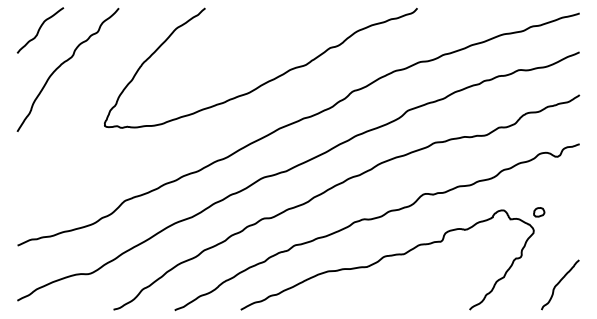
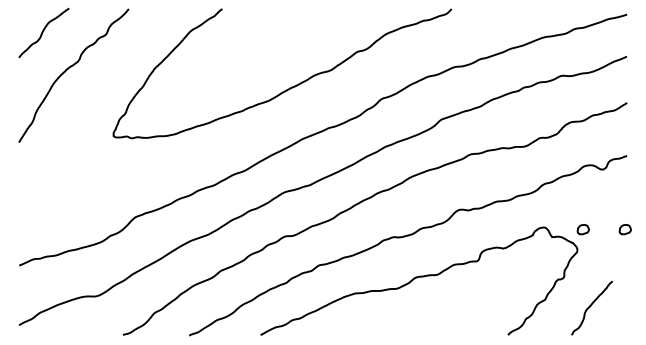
part: (577, 212) -> (624, 229), added
curve: (558, 284) -> (590, 307), moved

